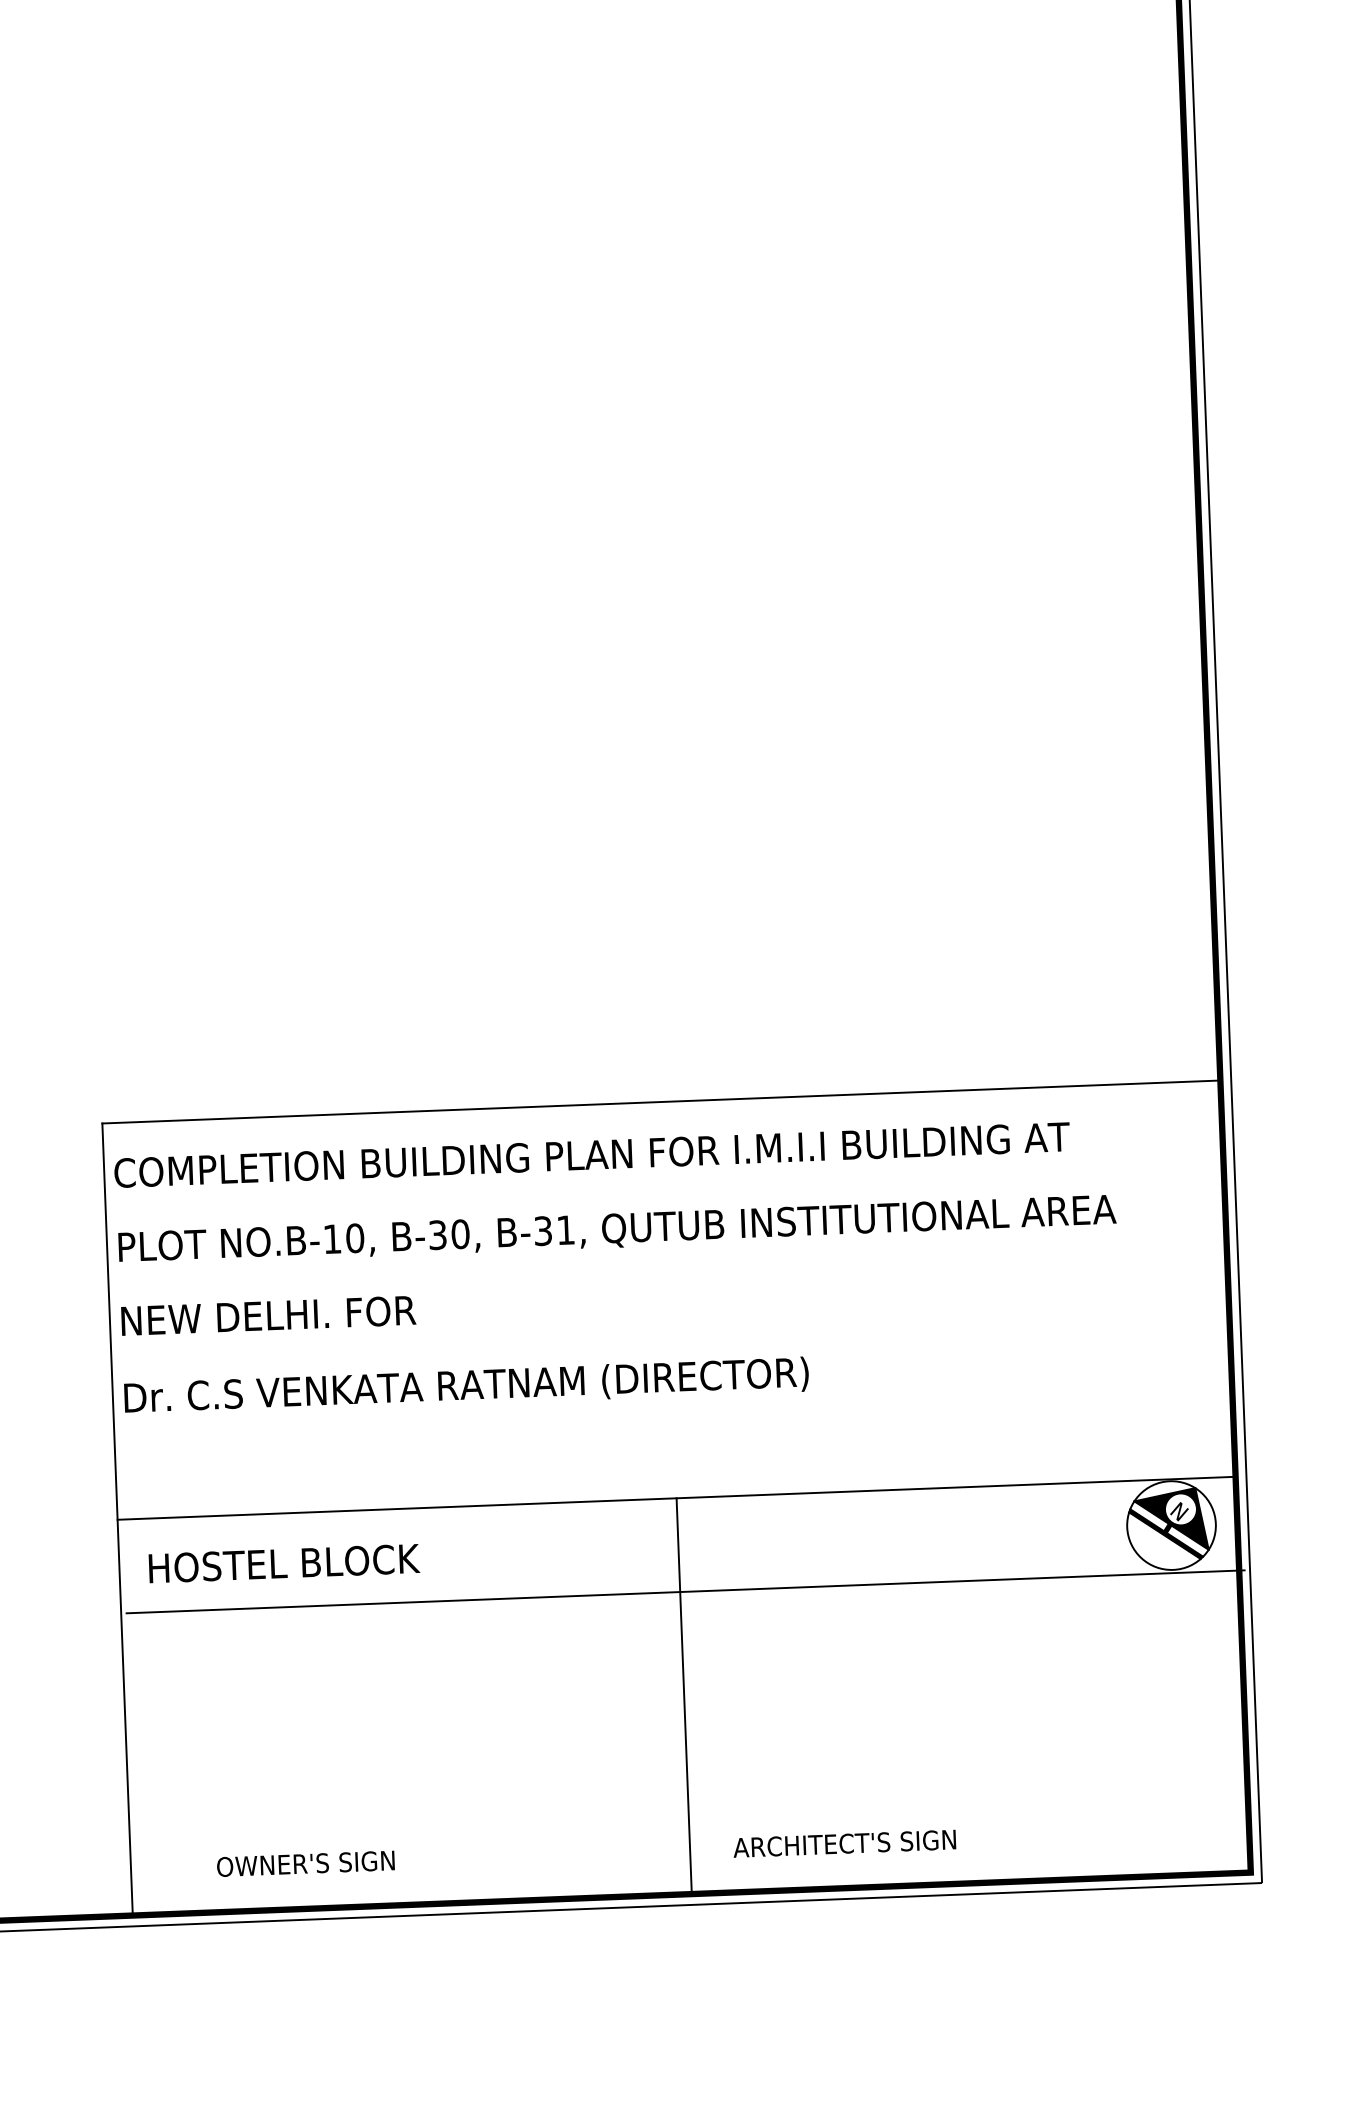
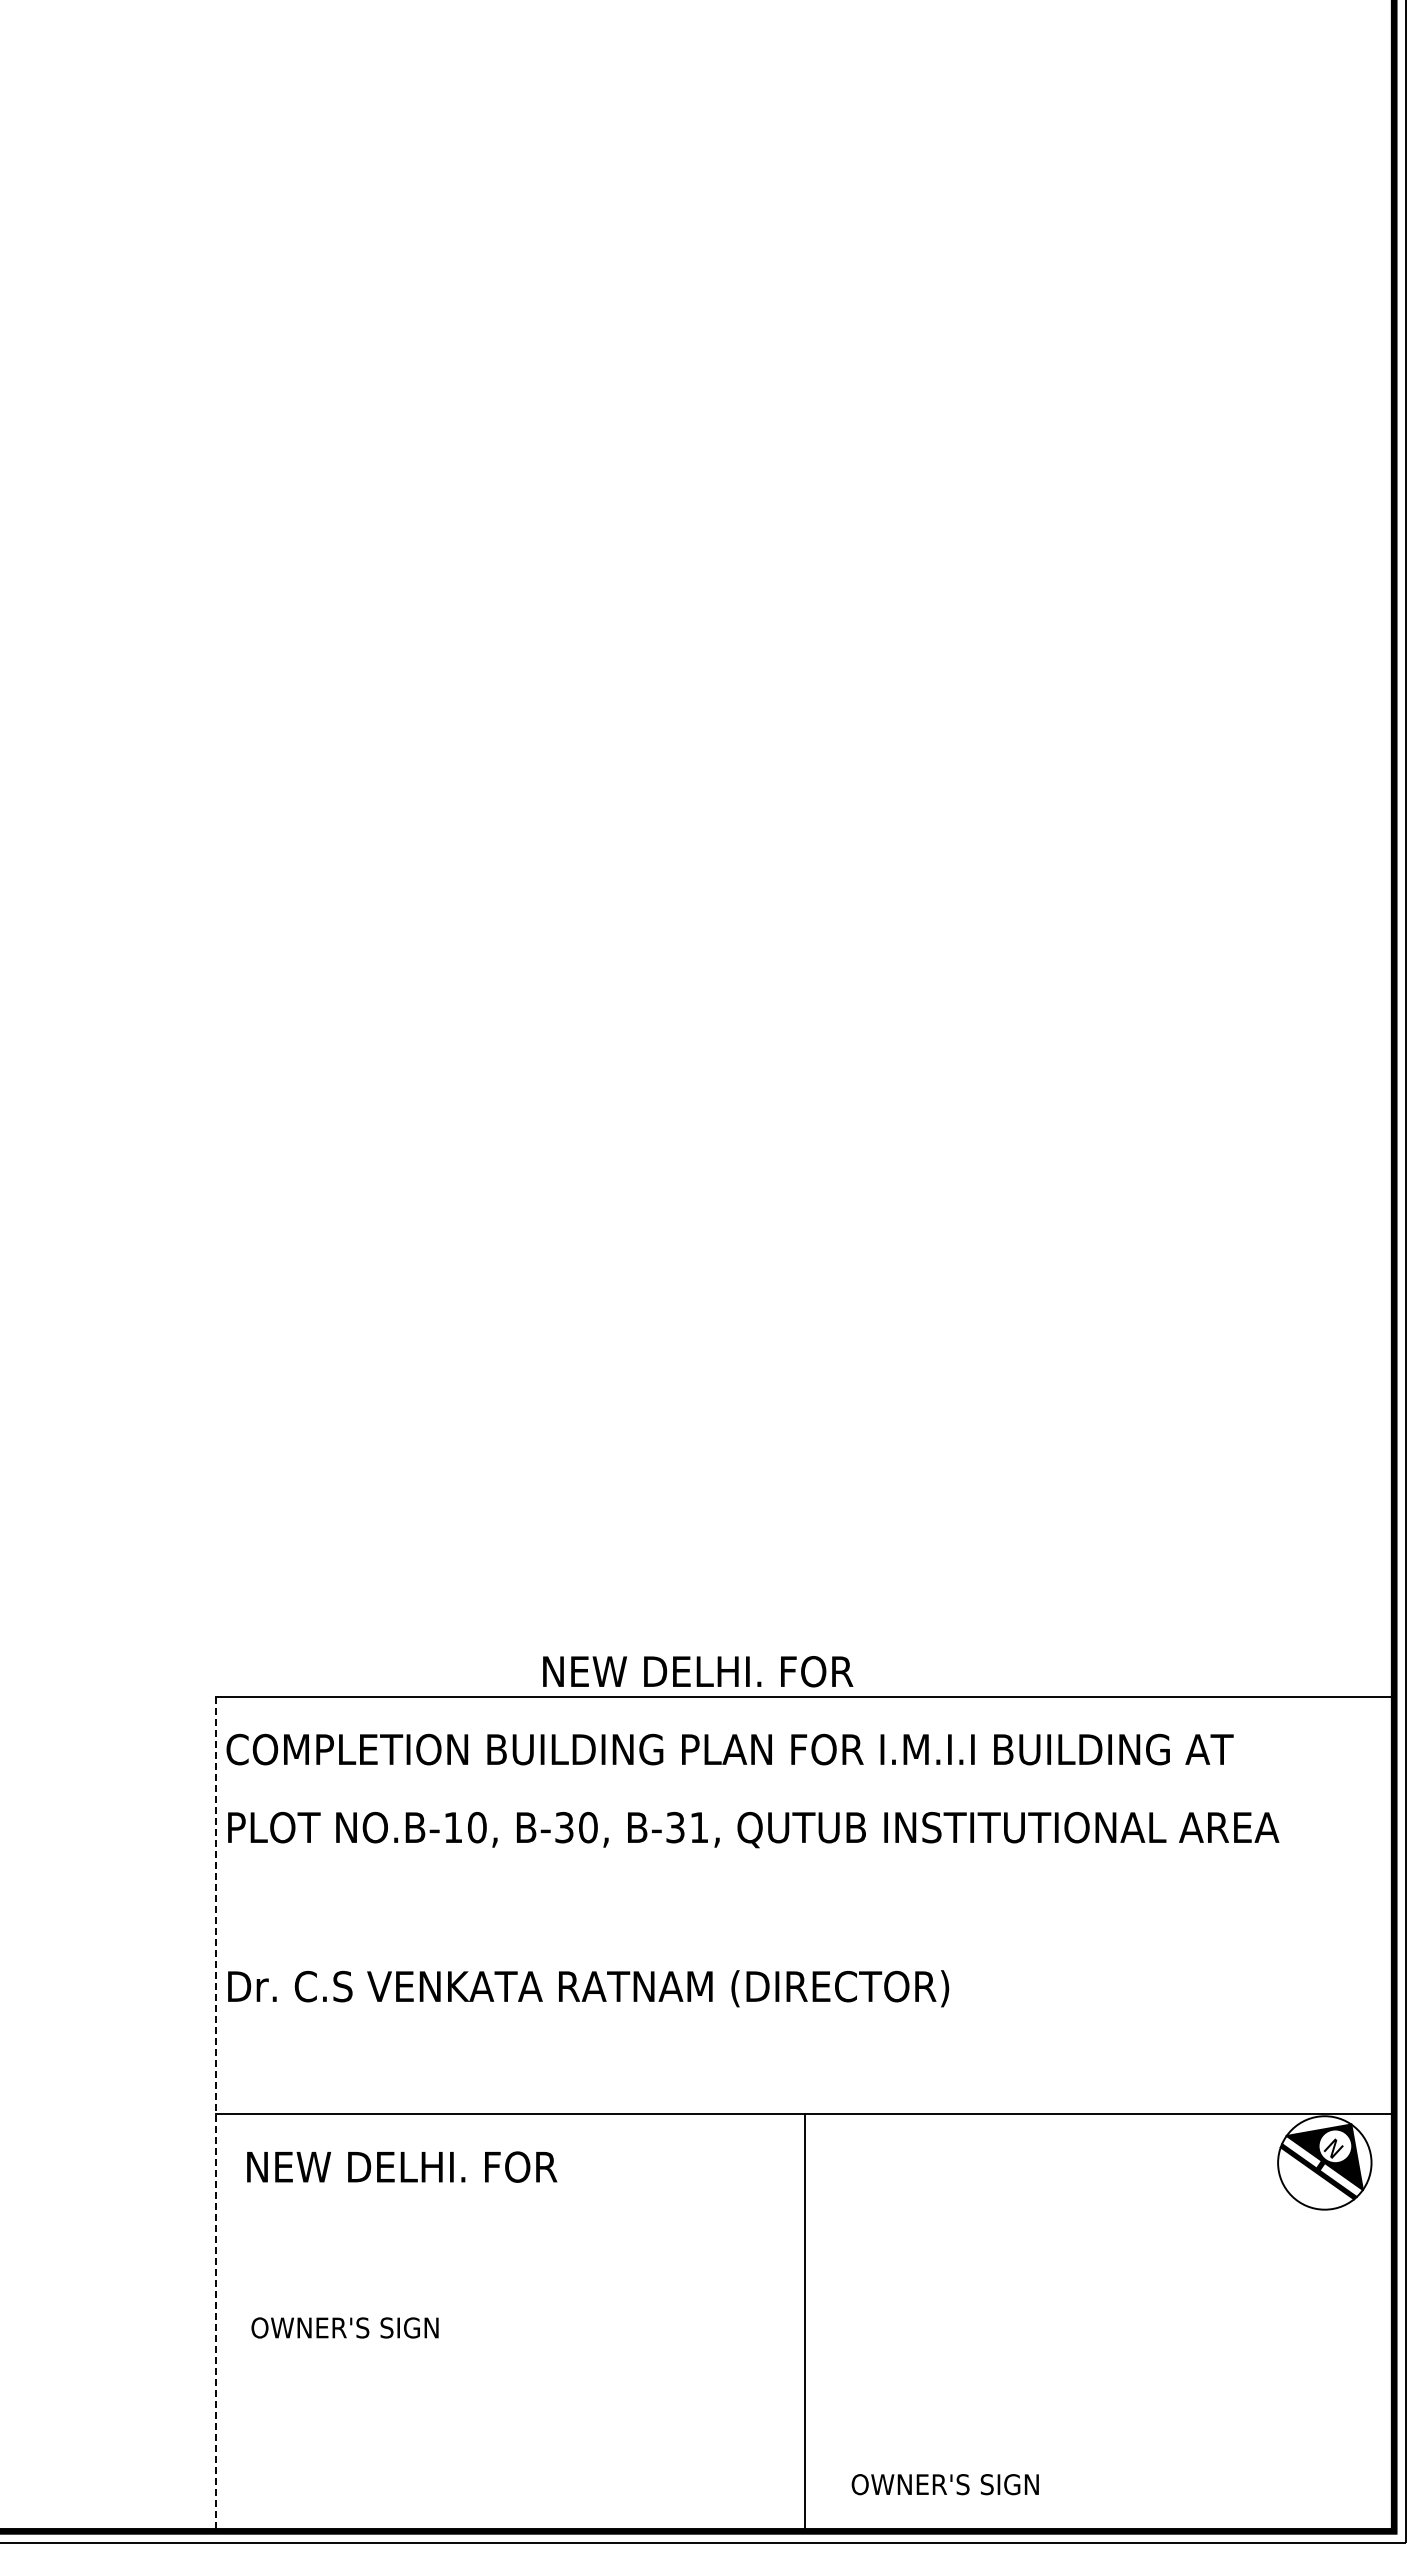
text: (269, 1315) -> (698, 1671), moved
line: (117, 1520) -> (215, 2114), solid -> dashed
text: (297, 1562) -> (403, 2166), HOSTEL BLOCK -> NEW DELHI. FOR
line: (685, 1592) -> (810, 2213), removed
text: (844, 1843) -> (967, 2484), ARCHITECT'S SIGN -> OWNER'S SIGN
text: (305, 1863) -> (344, 2327), moved

